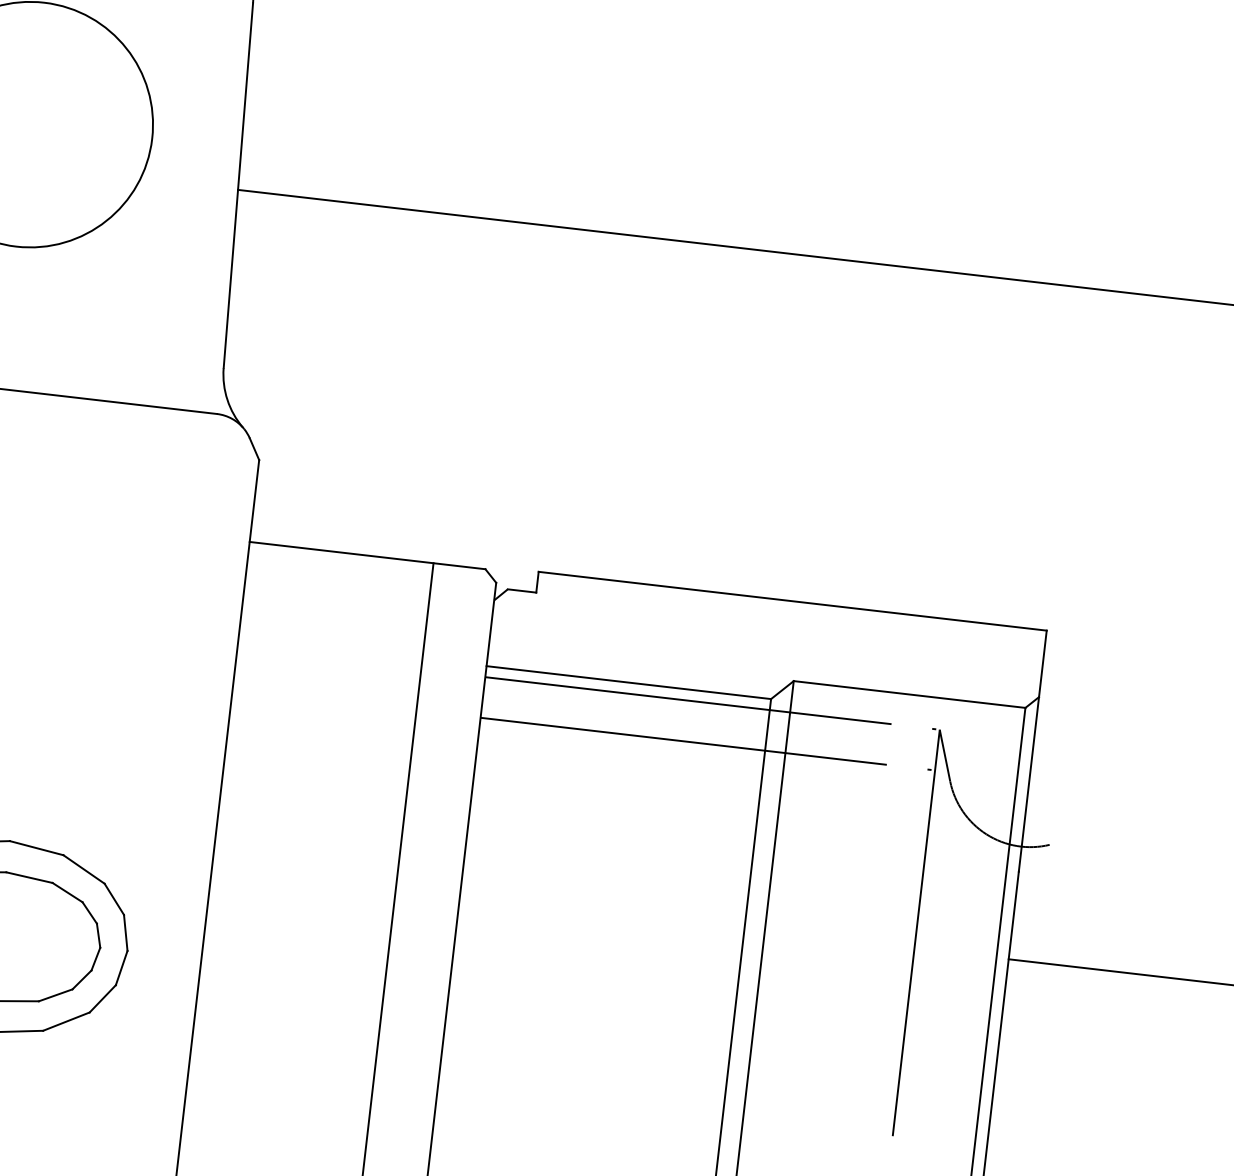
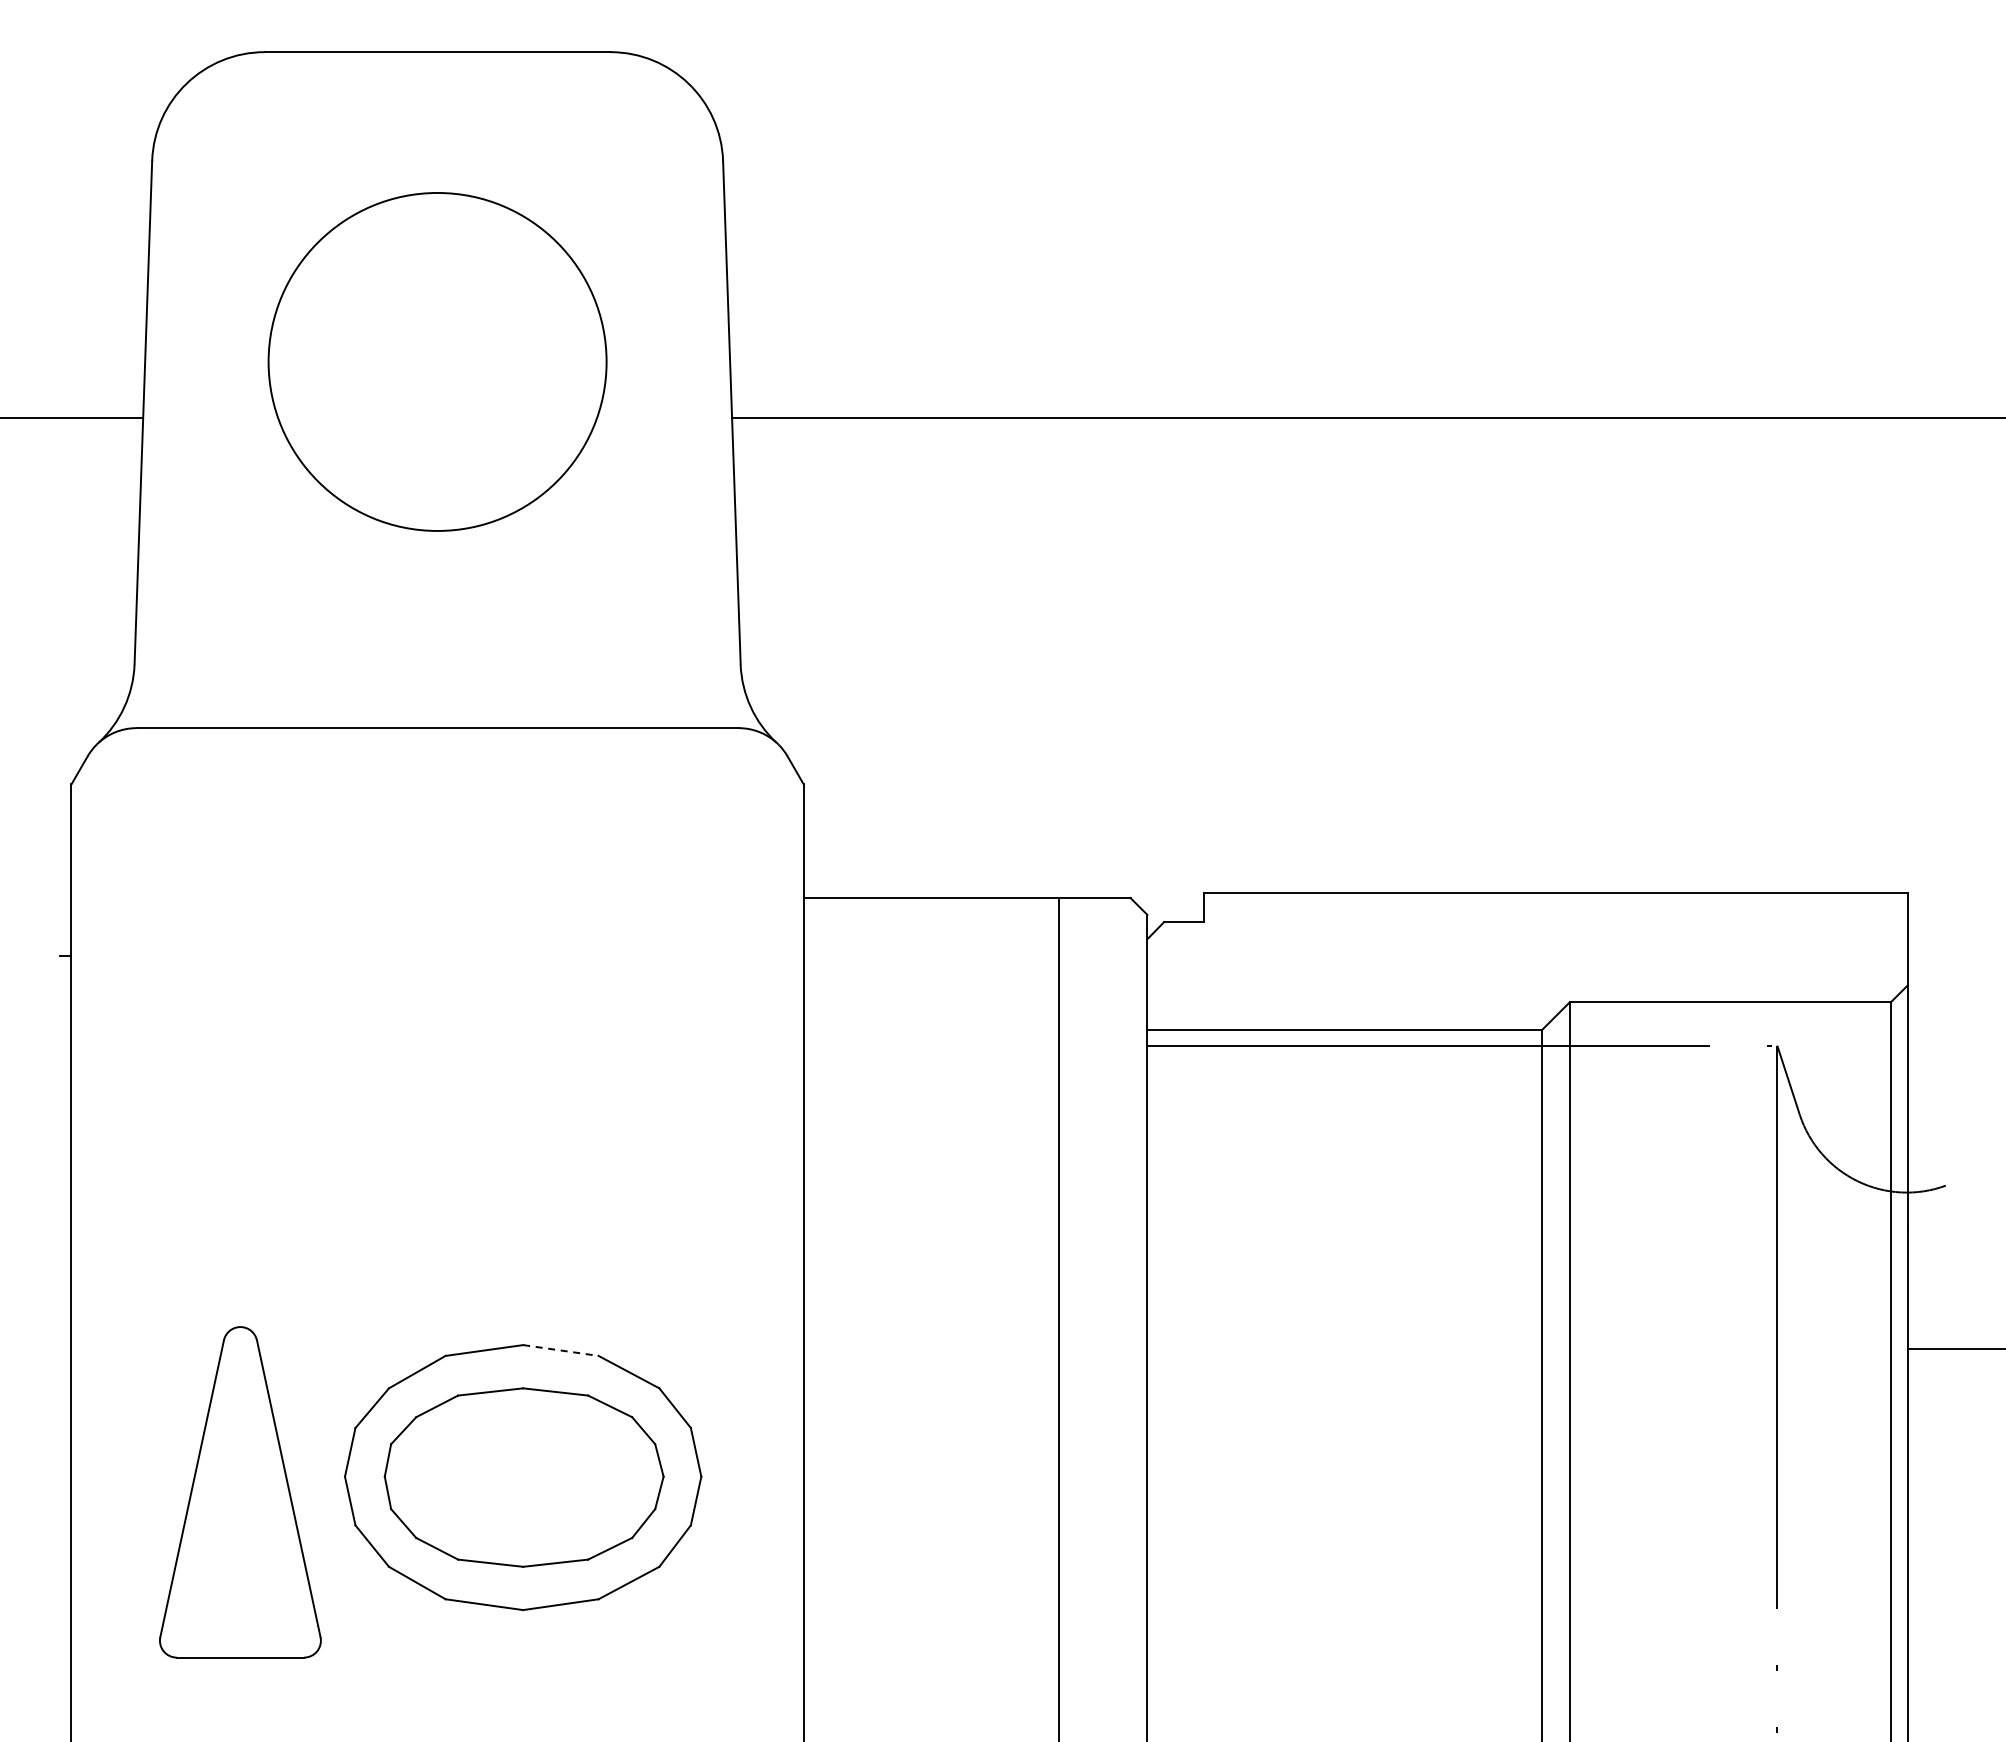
line: (707, 743) -> (1462, 1101), removed
line: (37, 848) -> (561, 1350), solid -> dashed

